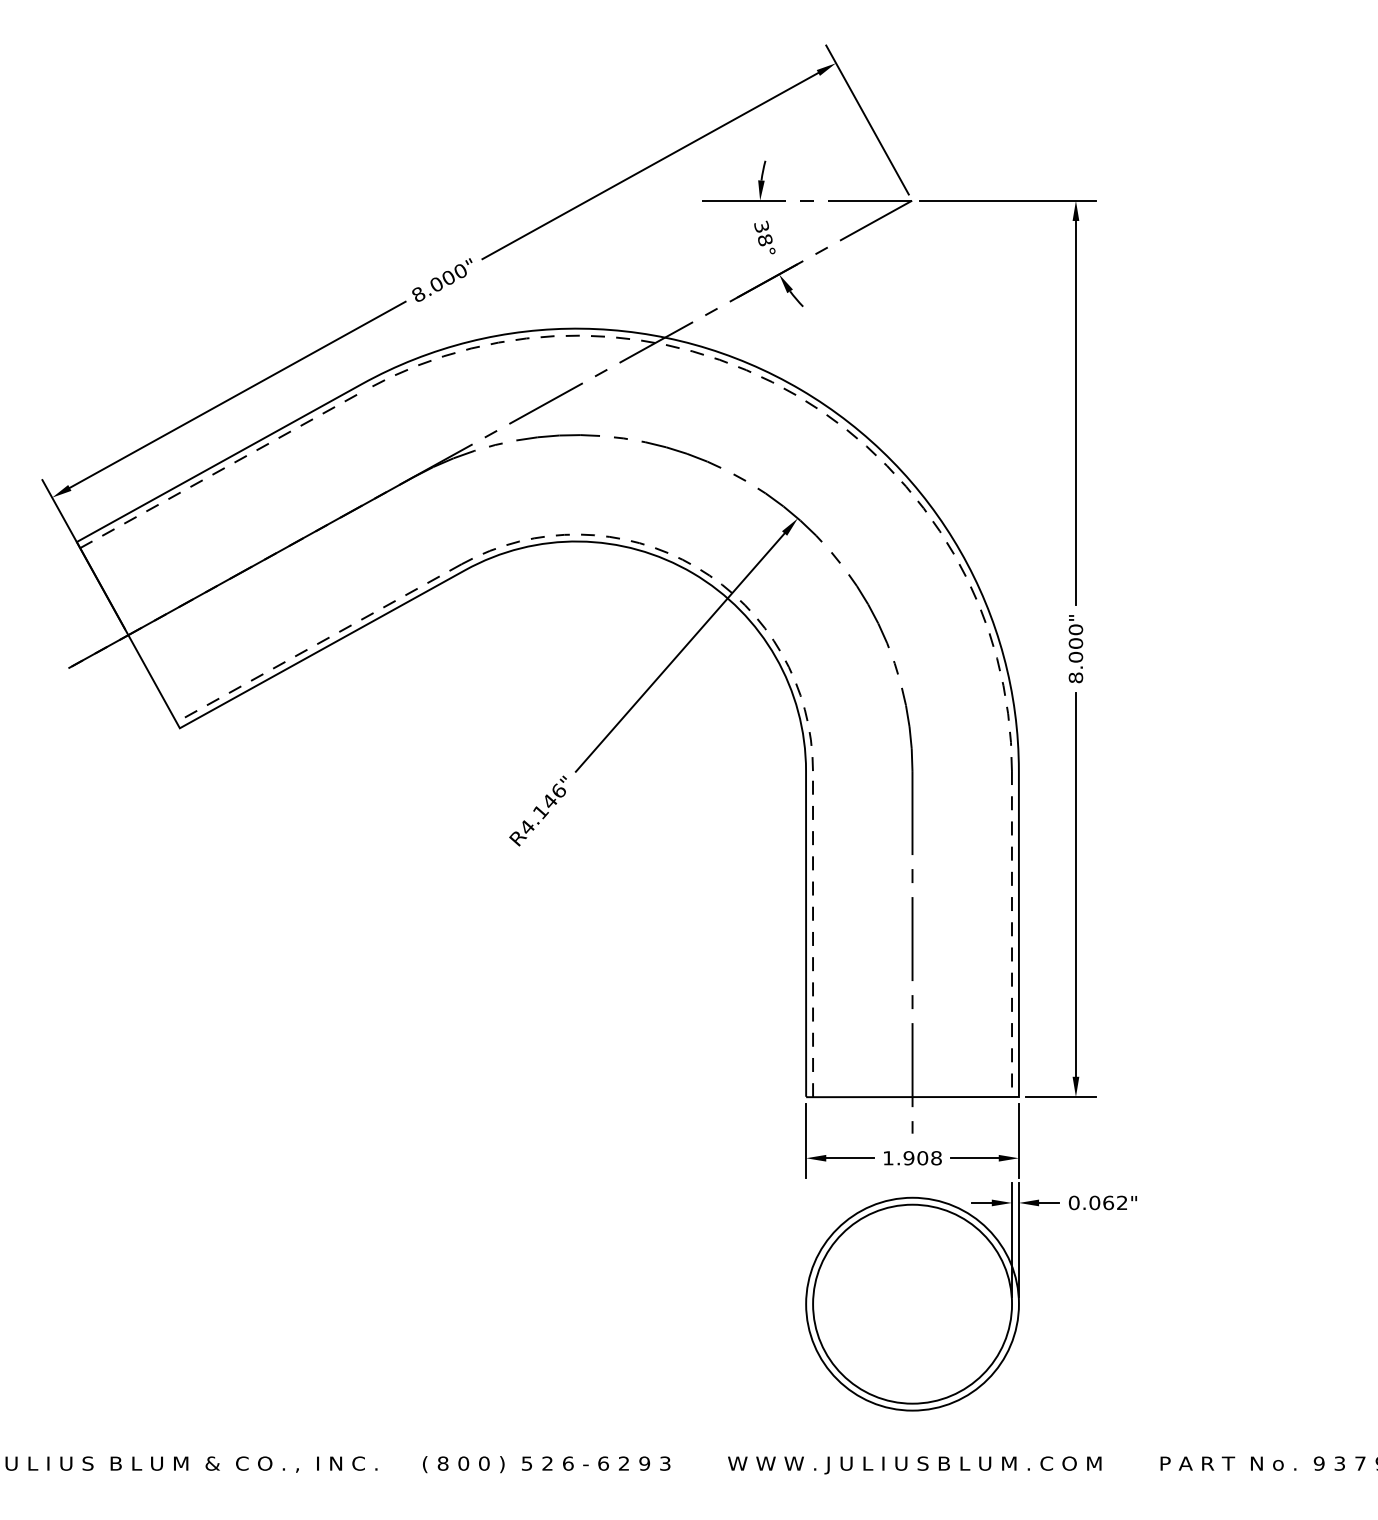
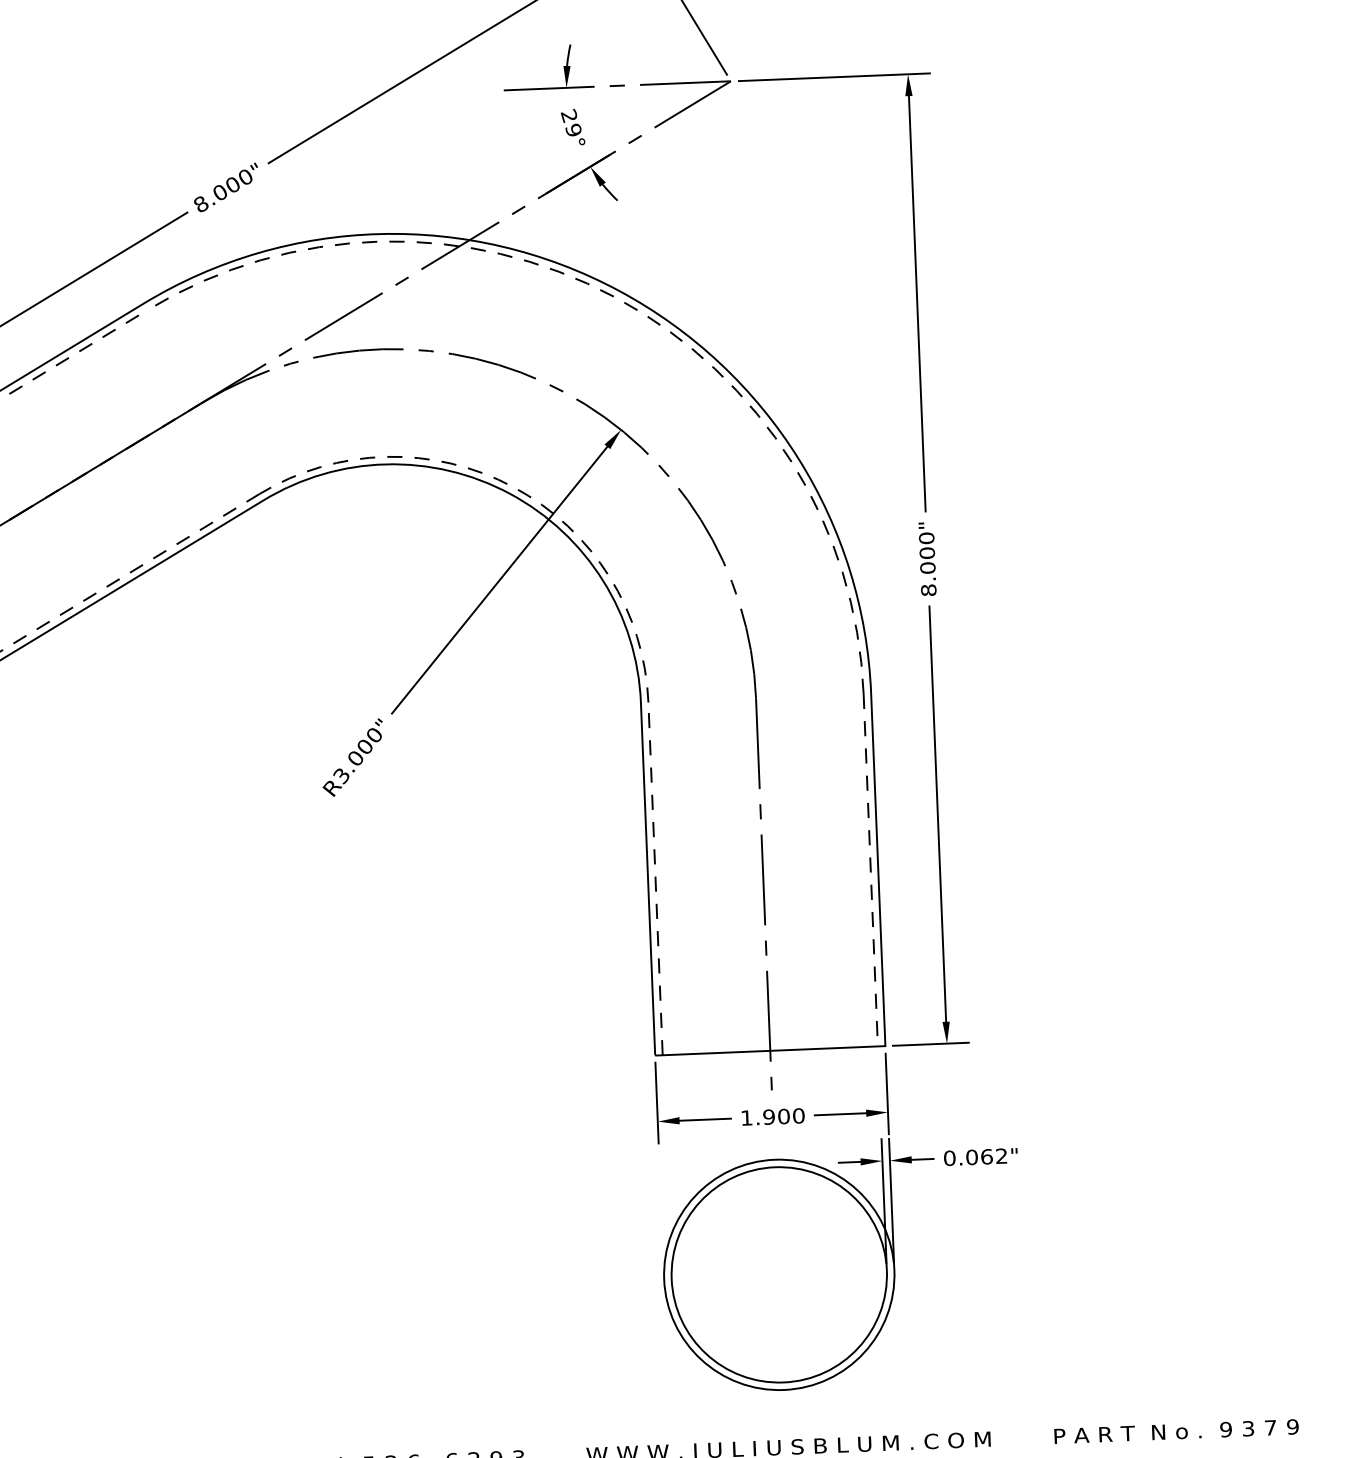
text: (763, 233) -> (571, 123), 38° -> 29°
text: (542, 809) -> (357, 755), R4.146" -> R3.000"
text: (936, 1158) -> (798, 1116), 1.908 -> 1.900

